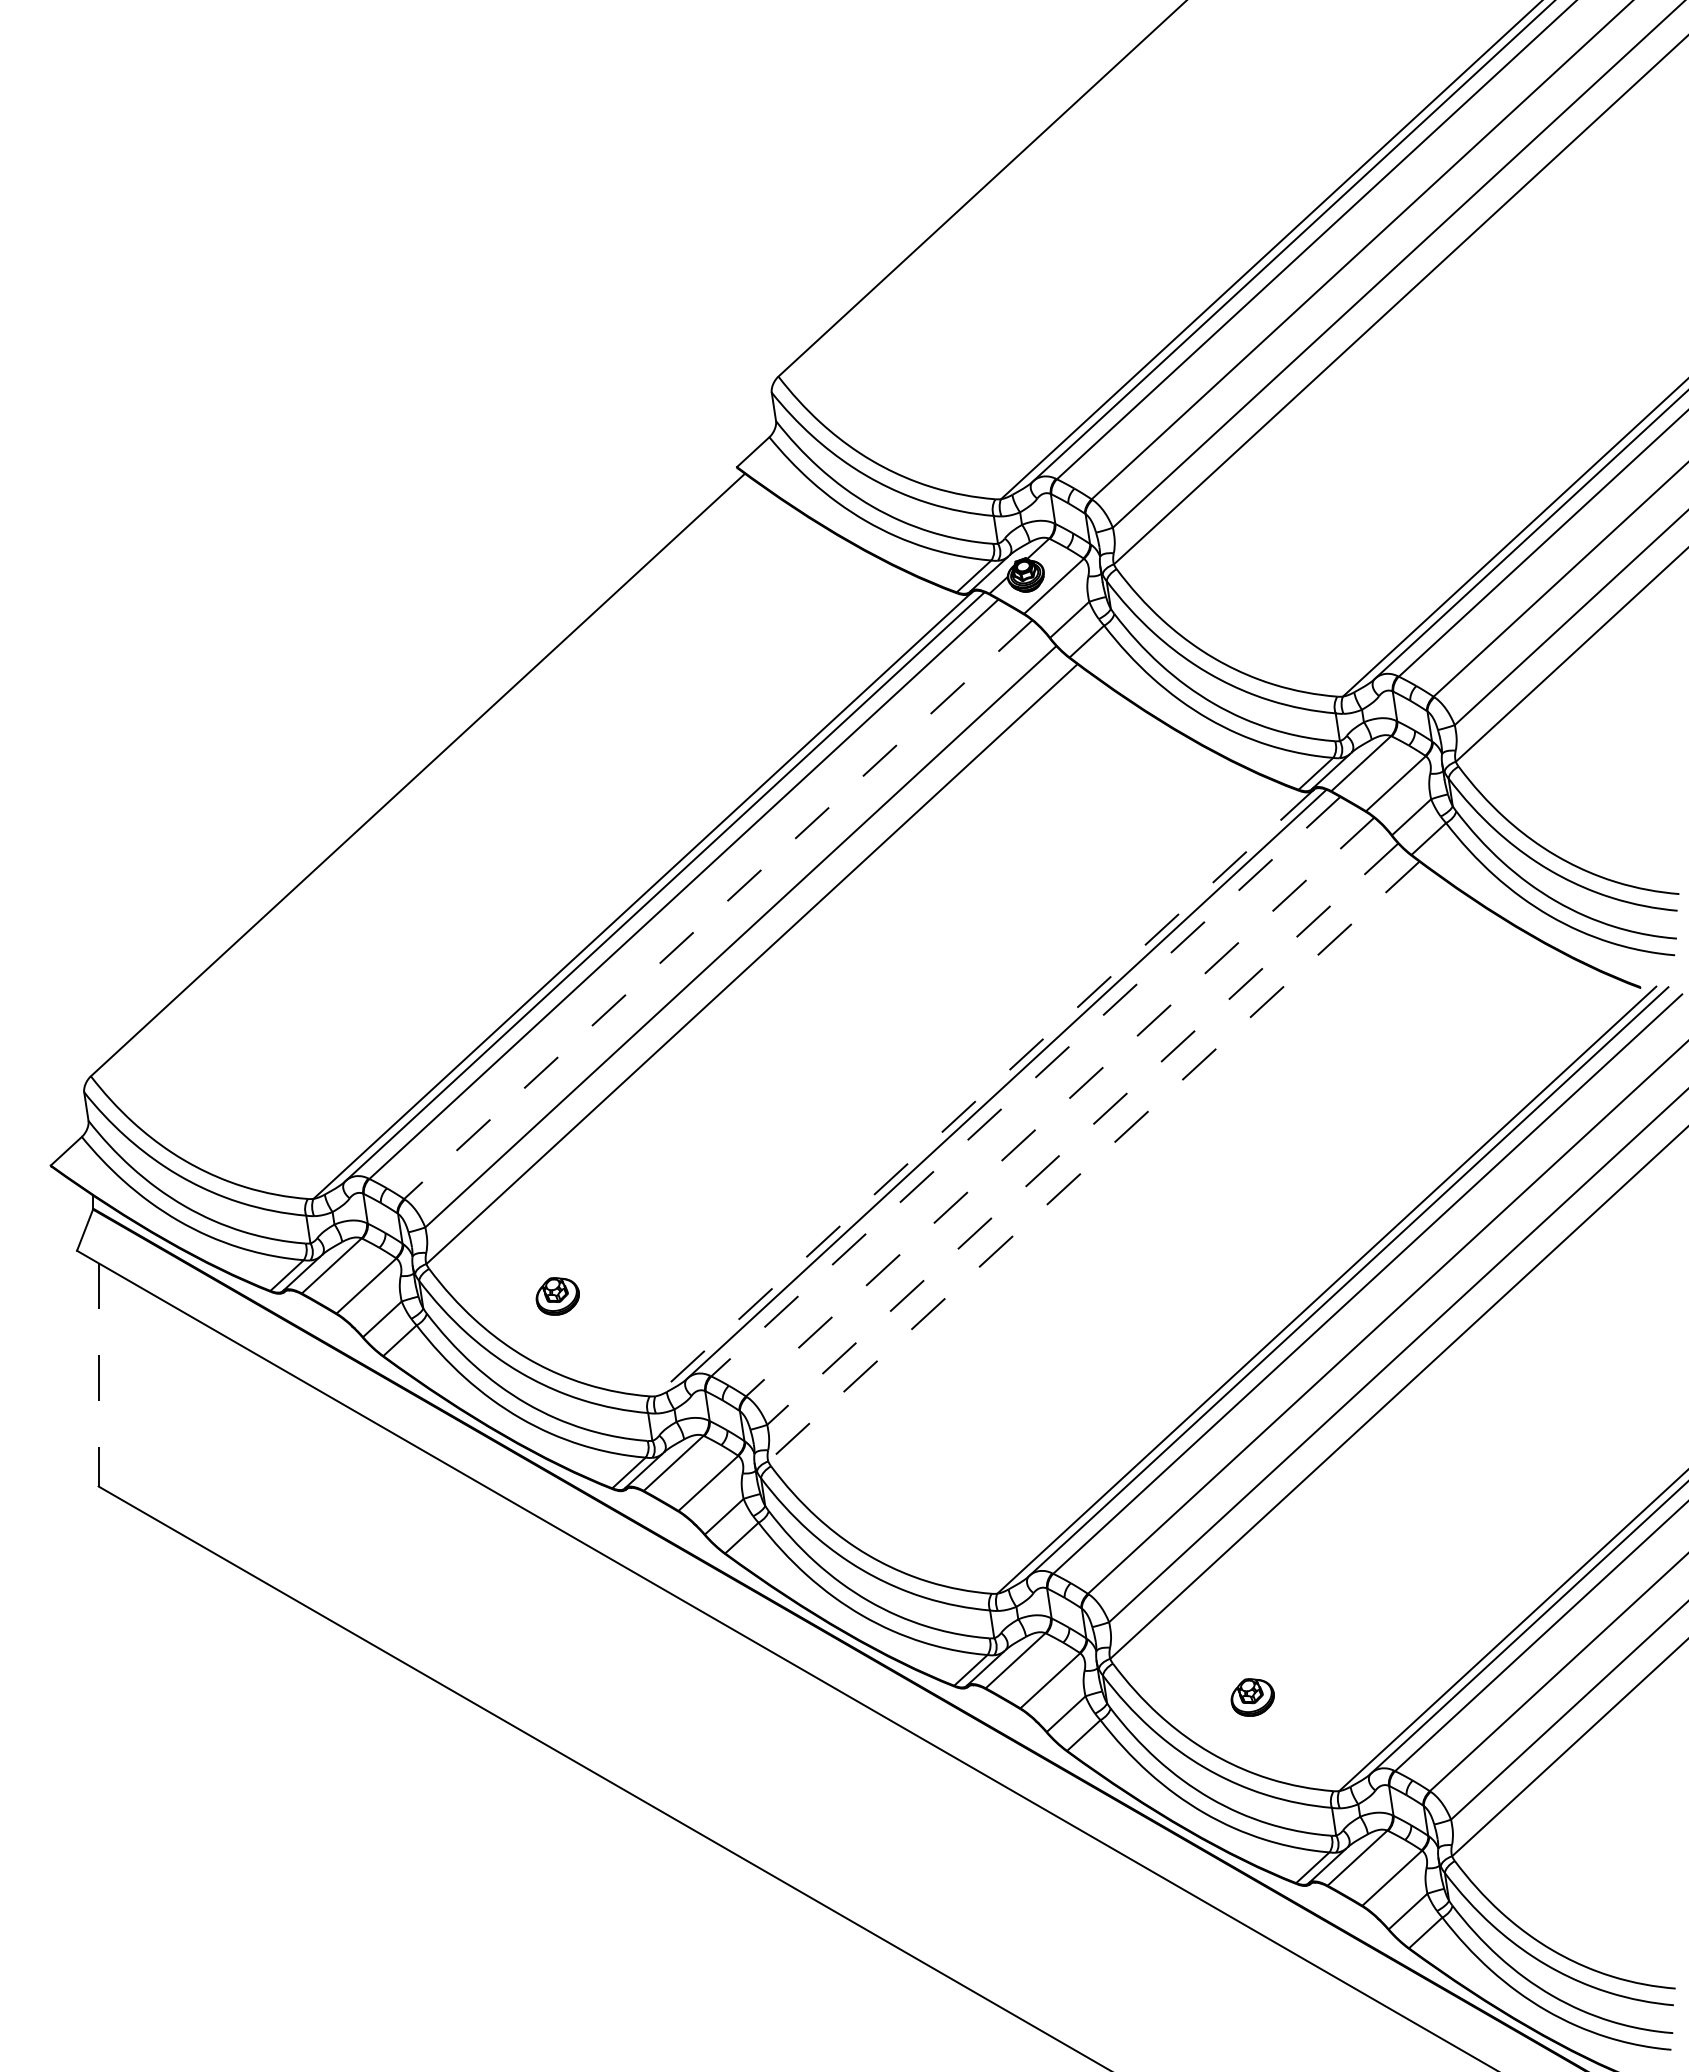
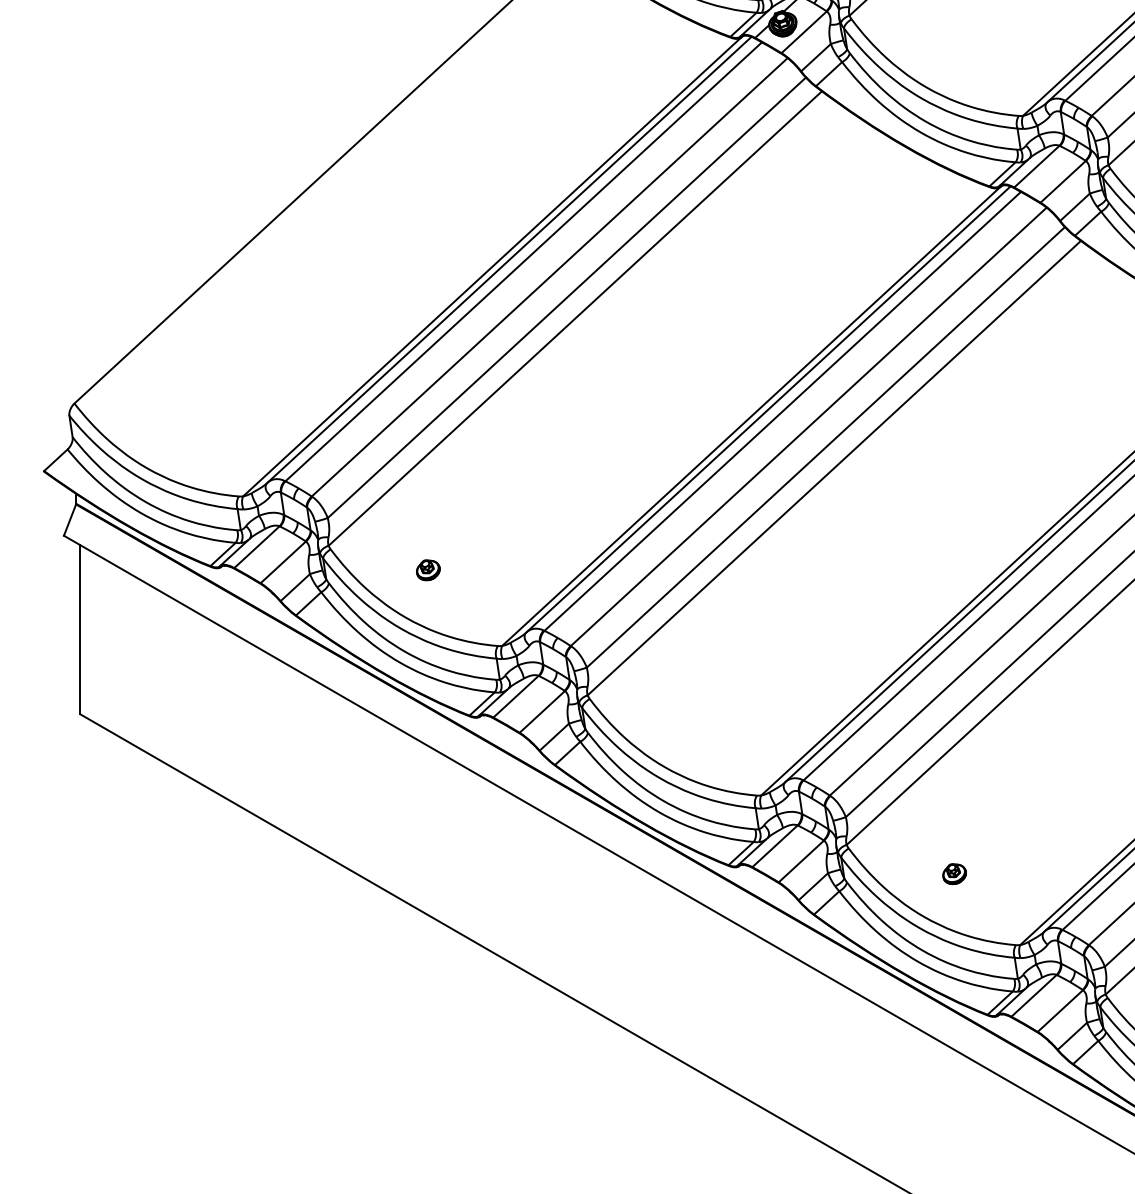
line: (717, 910) -> (549, 277), dashed -> solid
line: (1025, 1086) -> (782, 411), dashed -> solid
line: (984, 1092) -> (751, 415), dashed -> solid
line: (1059, 1107) -> (808, 427), dashed -> solid
line: (1082, 1134) -> (825, 447), dashed -> solid
line: (1093, 1161) -> (834, 468), dashed -> solid
part: (558, 1296) -> (428, 570), size x0.71
line: (98, 1374) -> (80, 629), dashed -> solid
part: (1252, 1697) -> (954, 874), size x0.71

